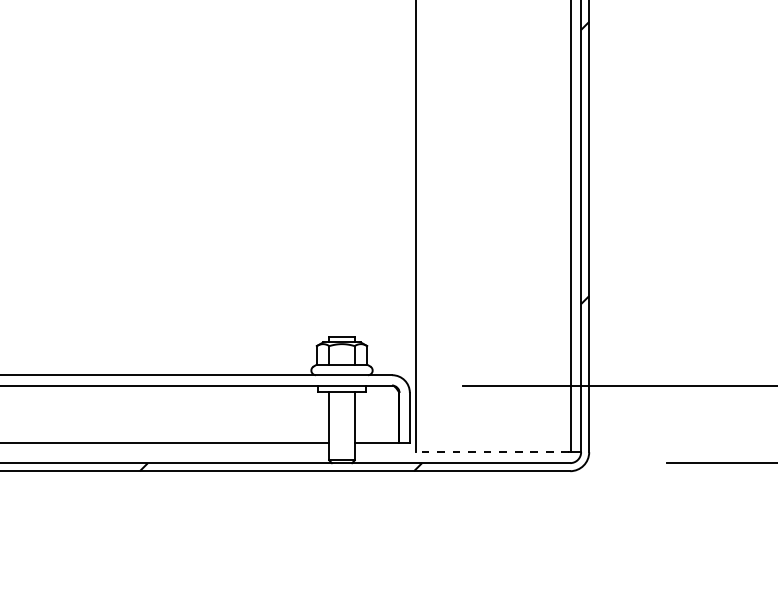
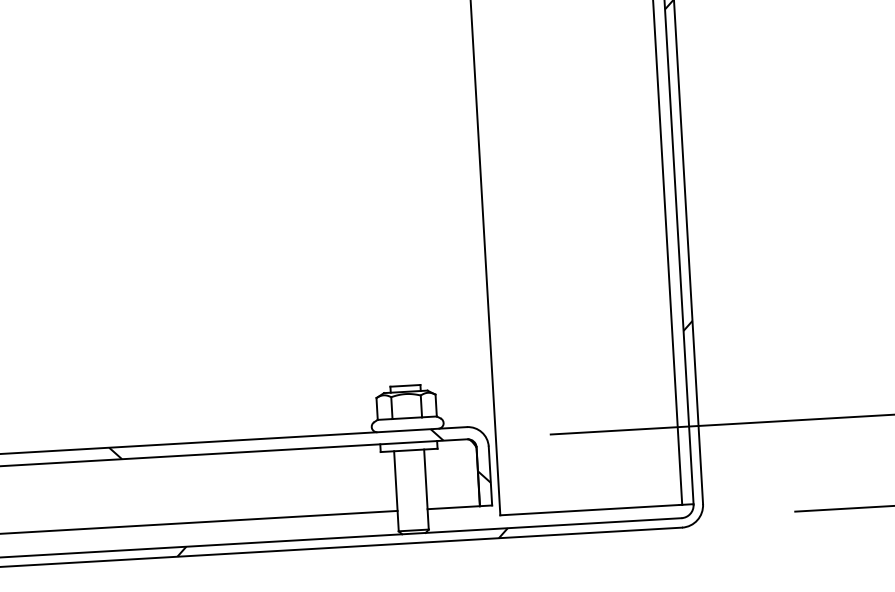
hatch: (248, 399) -> (299, 465), added
line: (492, 451) -> (589, 509), dashed -> solid

